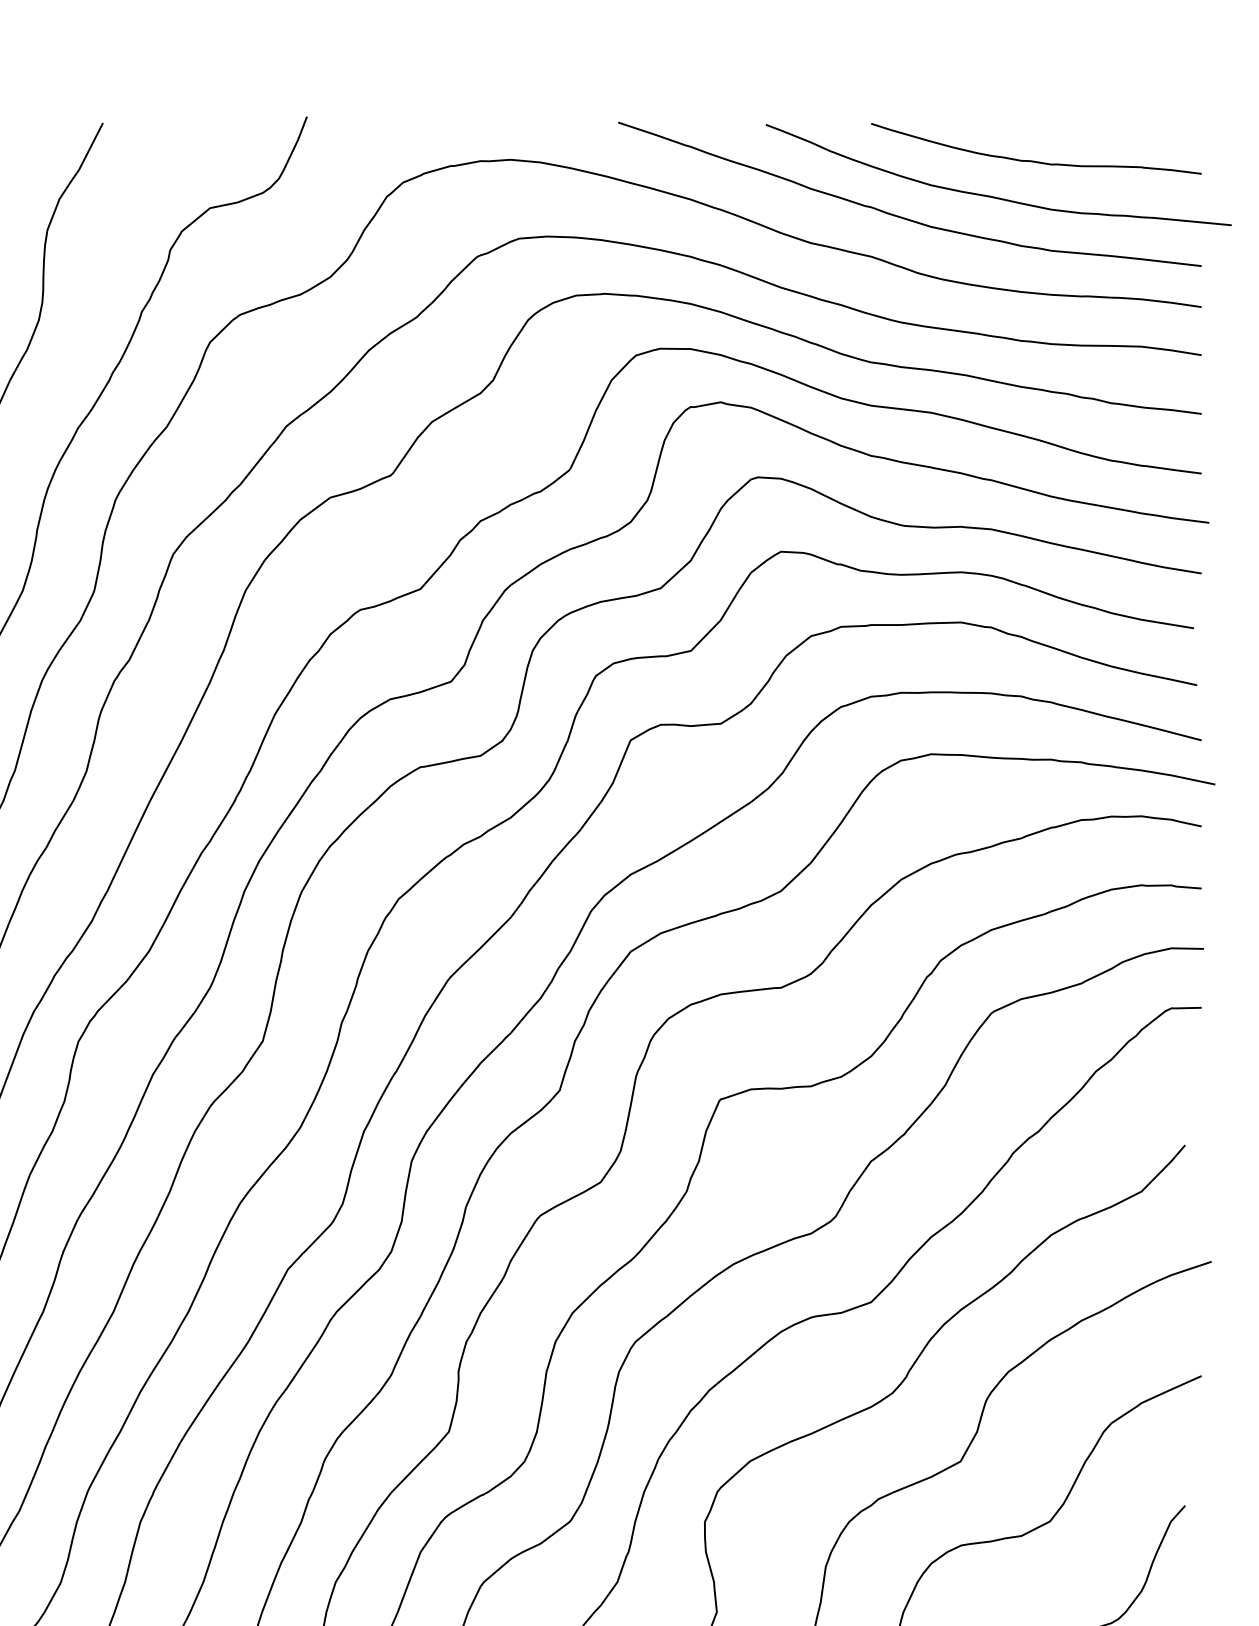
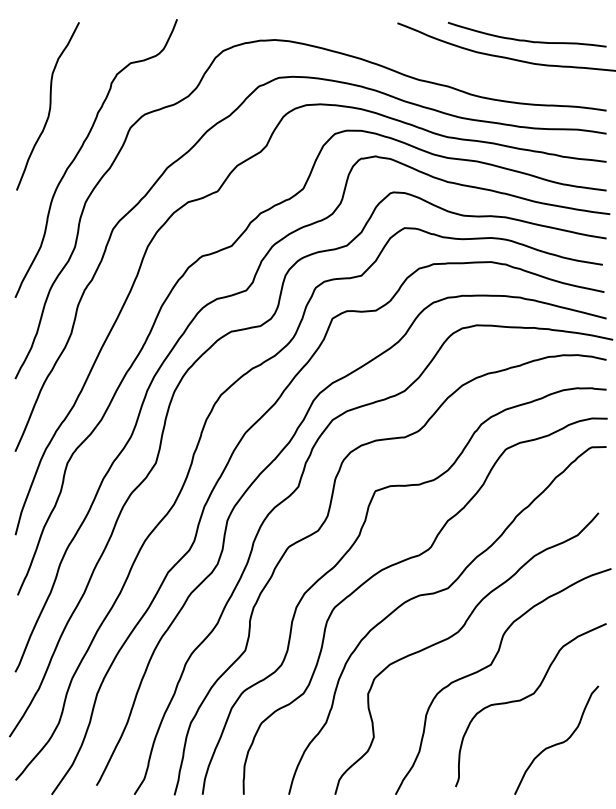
curve: (901, 215) -> (462, 66), removed

